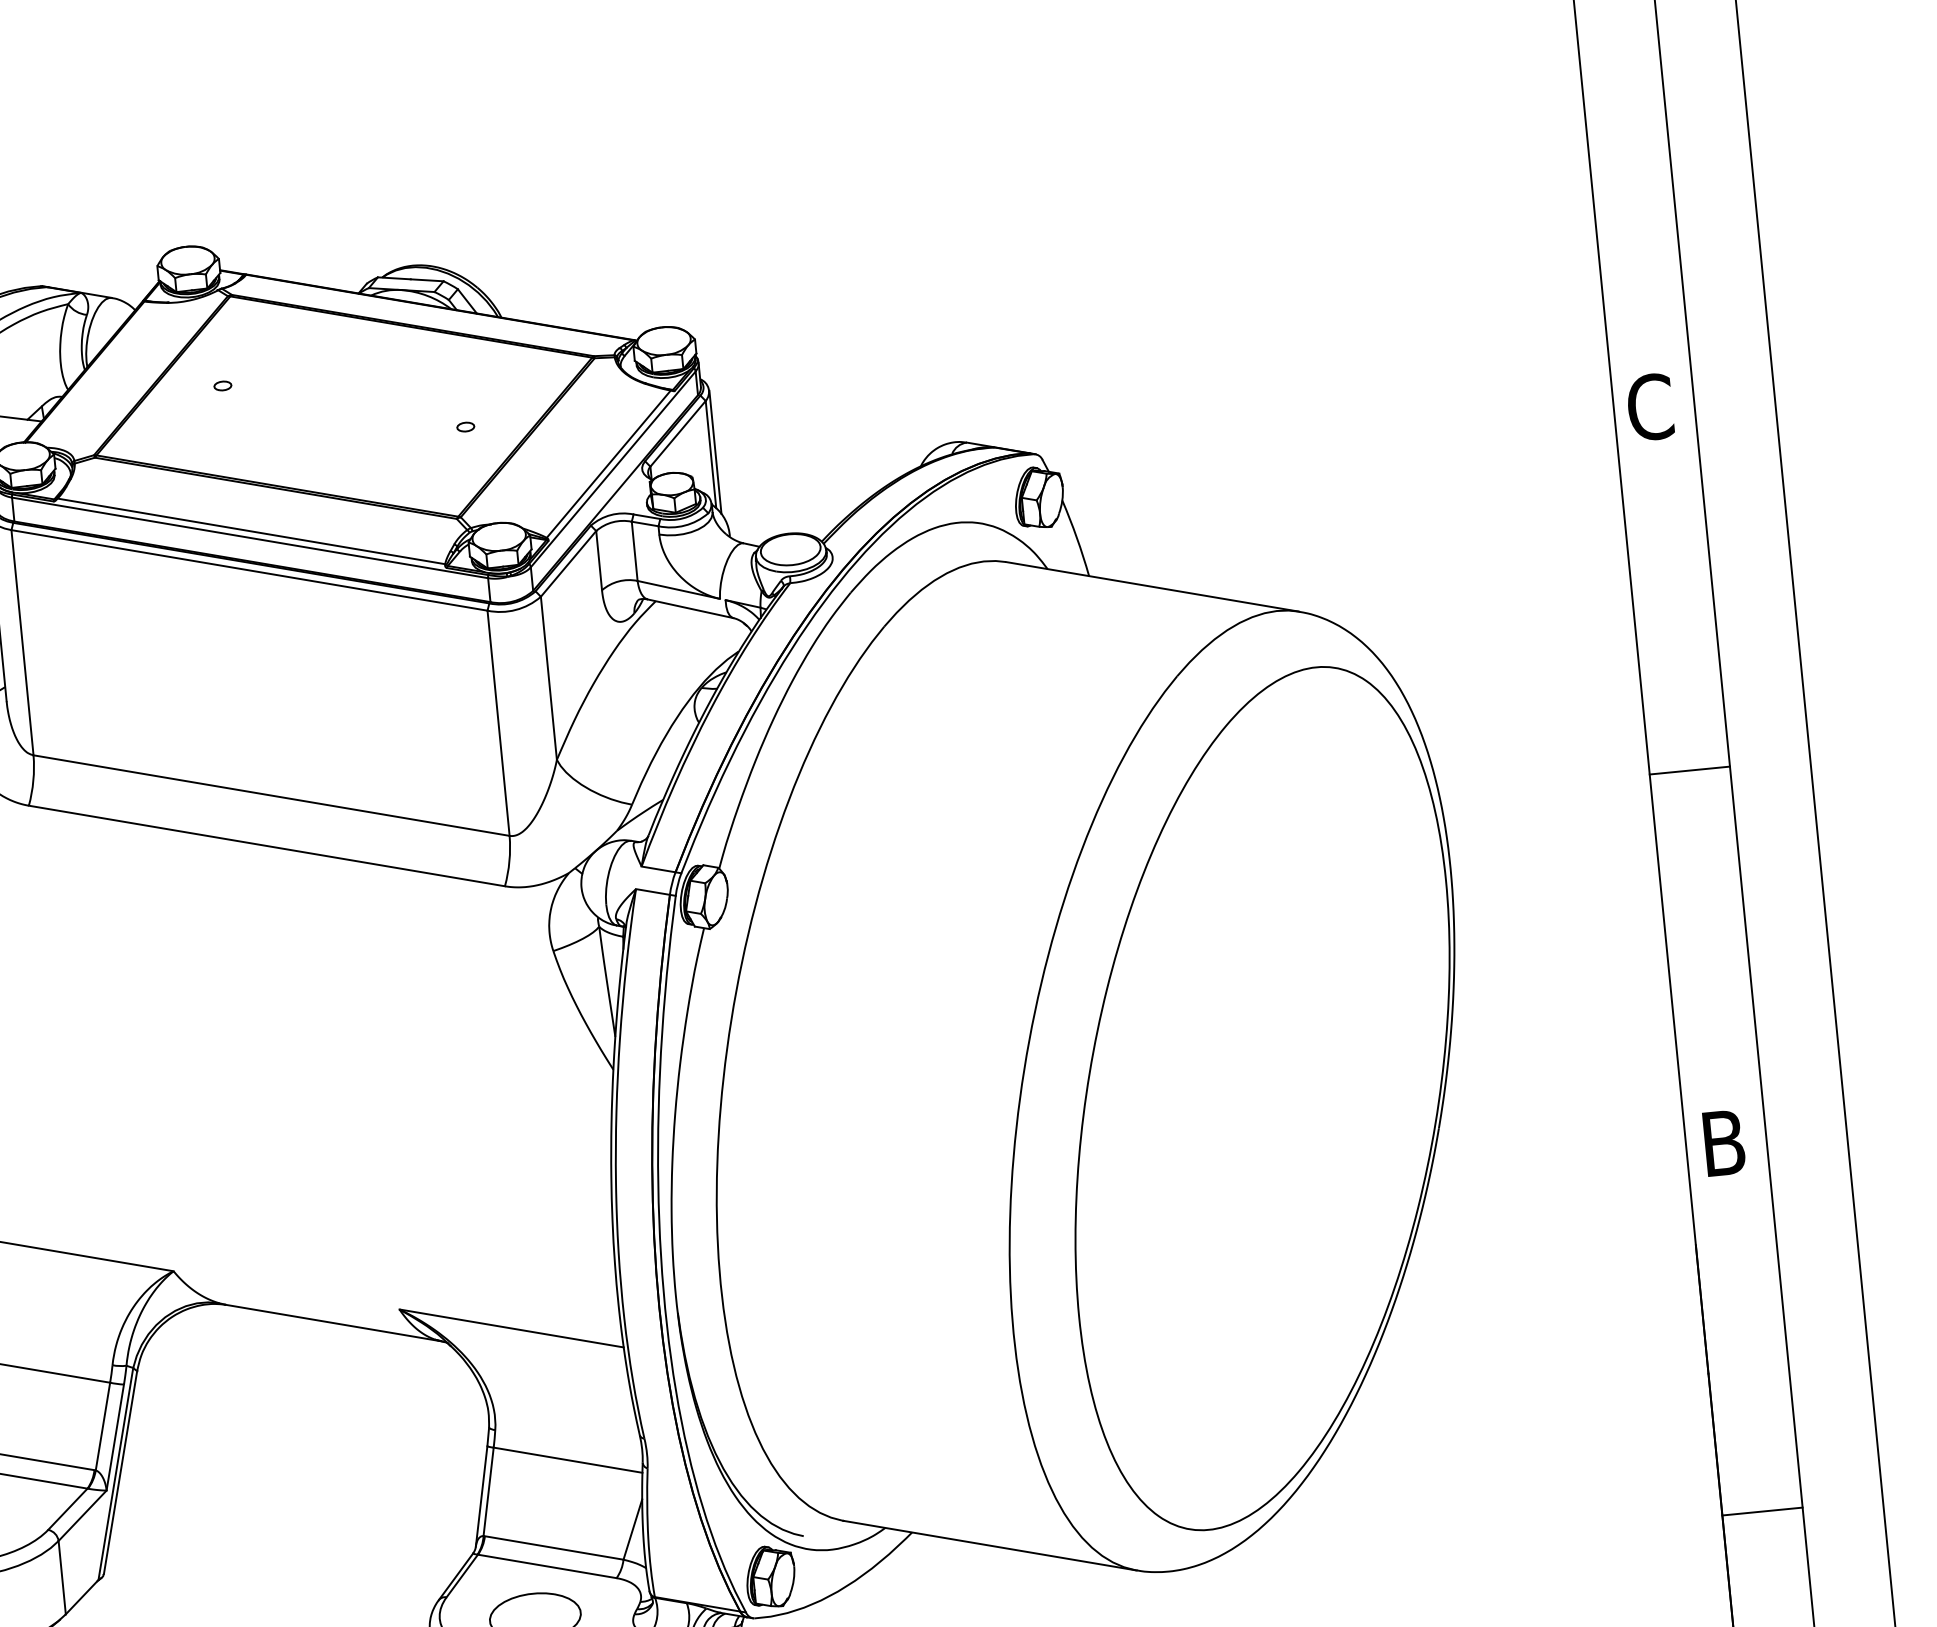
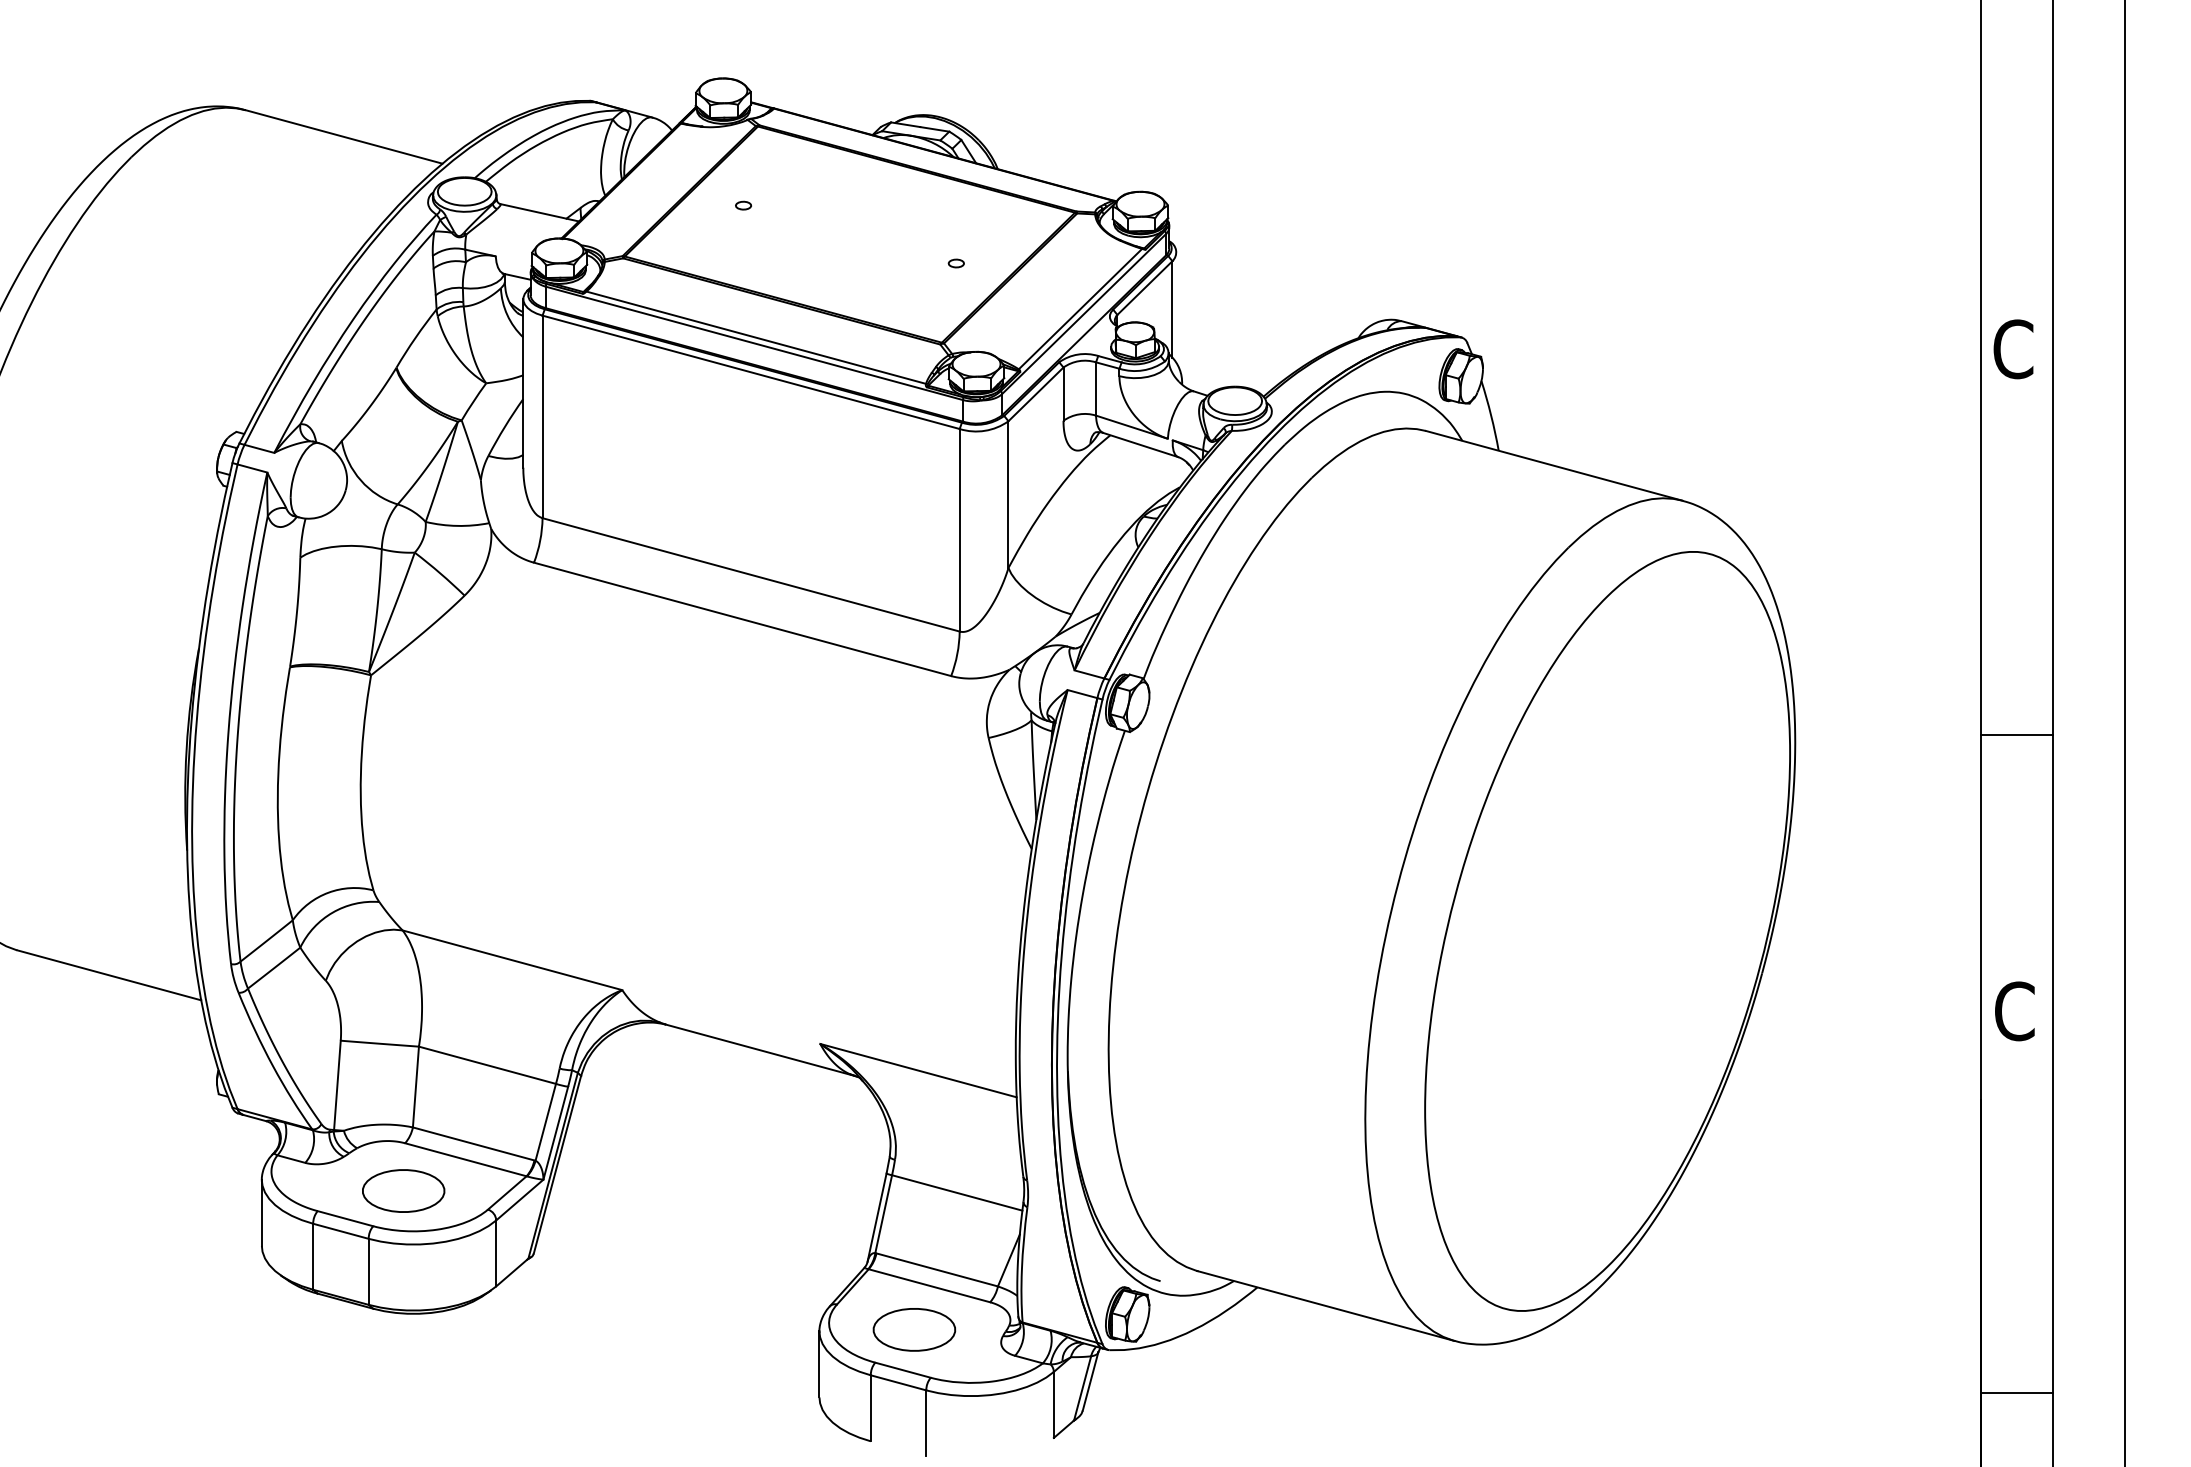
line: (715, 451) -> (1176, 307), removed
line: (1689, 770) -> (2016, 735), moved
text: (1723, 1143) -> (2014, 1011), B -> C
line: (1762, 1512) -> (2016, 1393), moved

